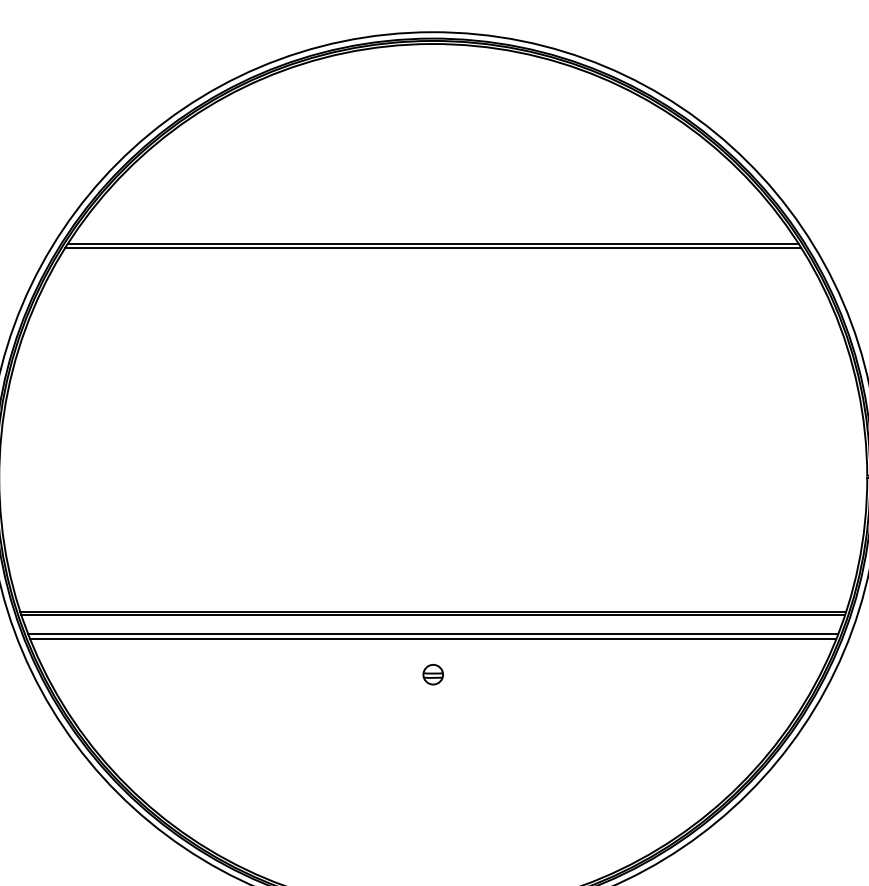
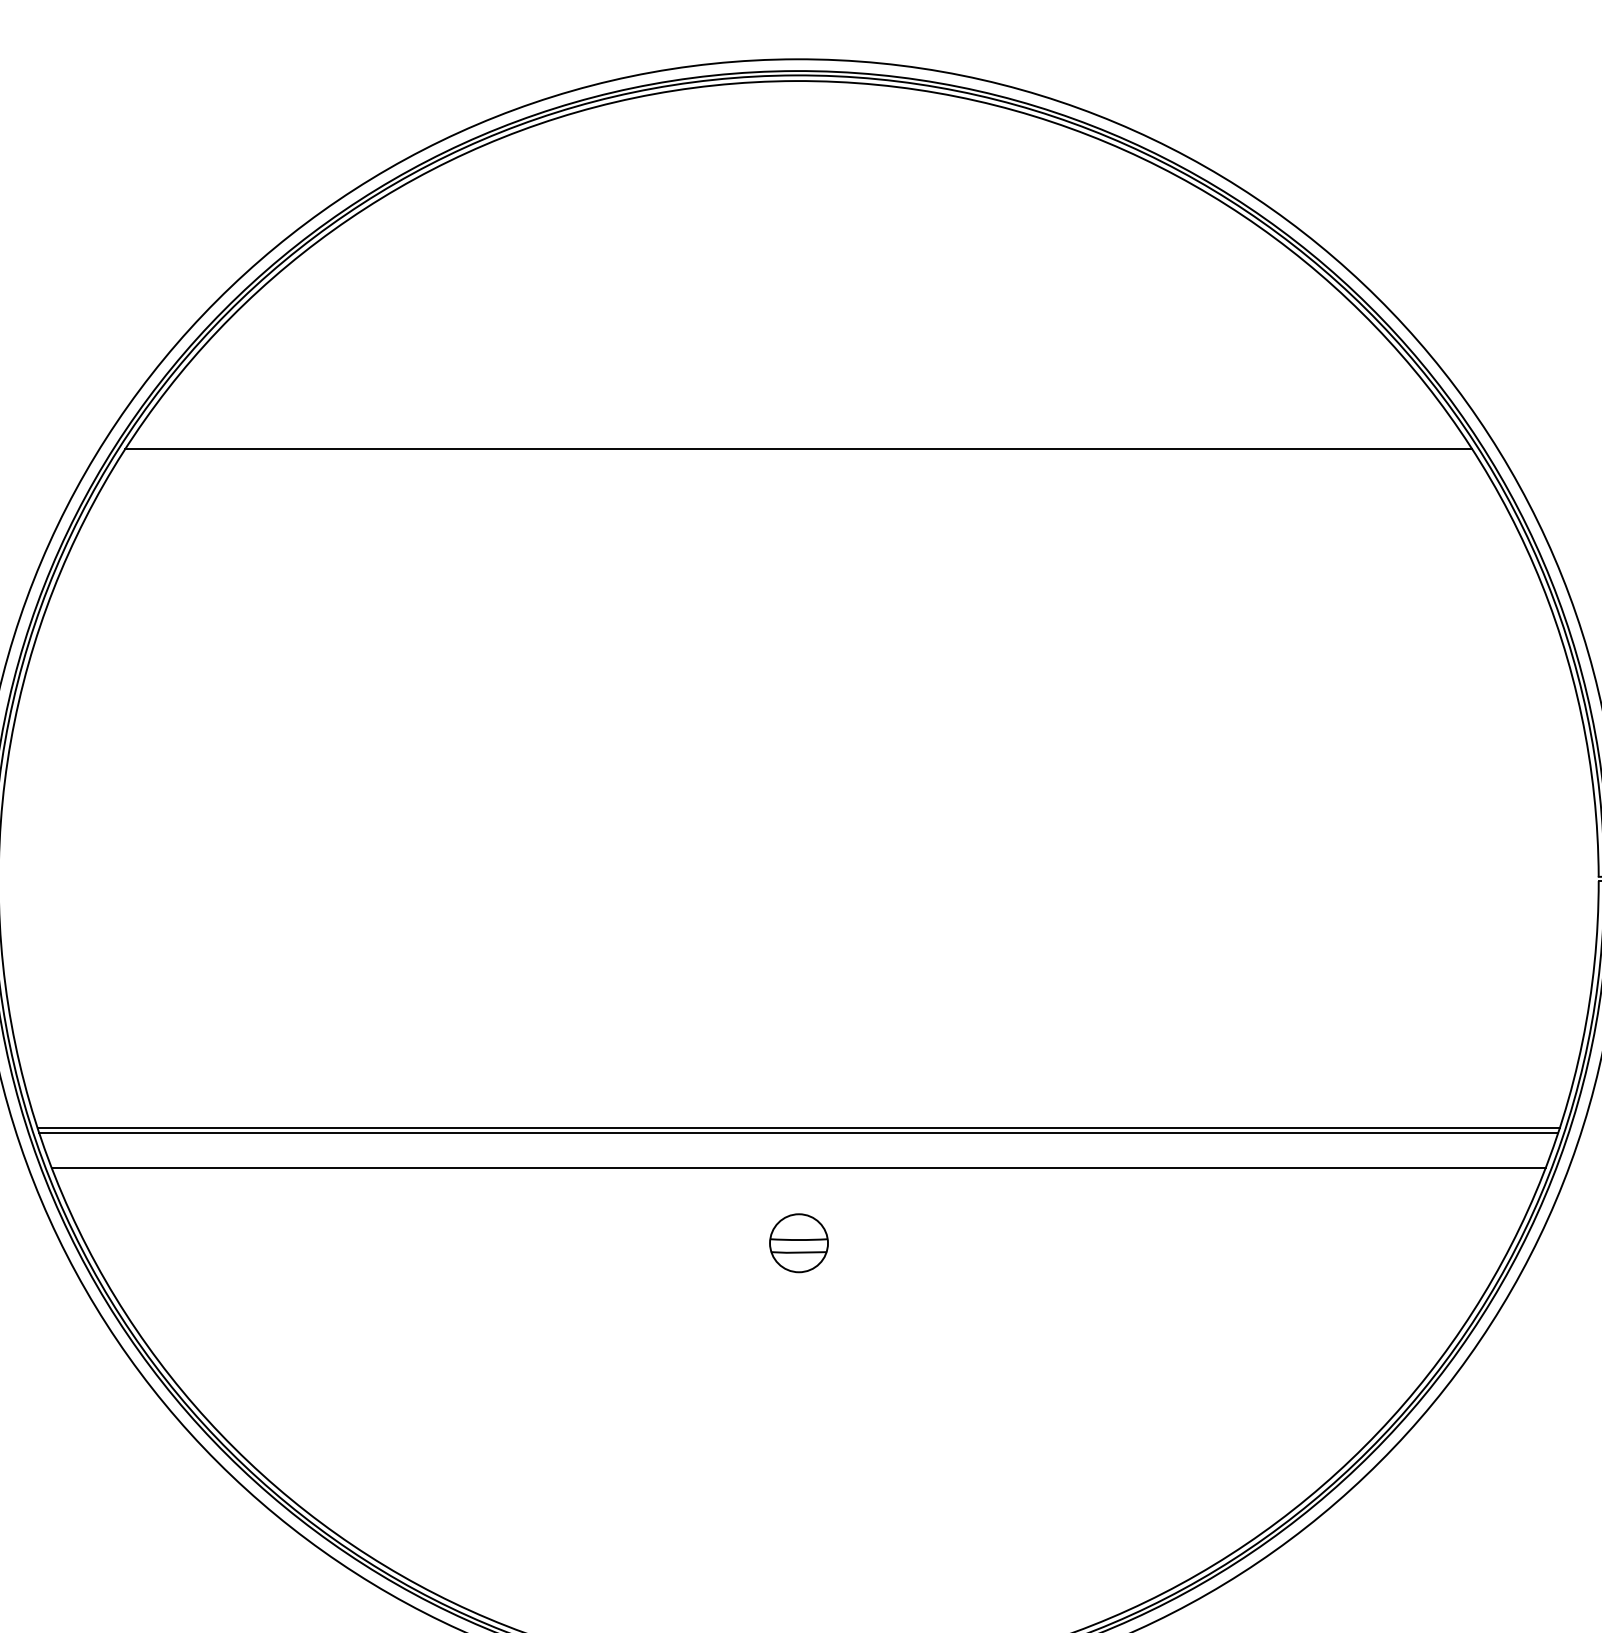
line: (433, 247) -> (799, 456), removed
line: (433, 638) -> (799, 1176), removed
part: (432, 674) -> (797, 1243), size x1.6

